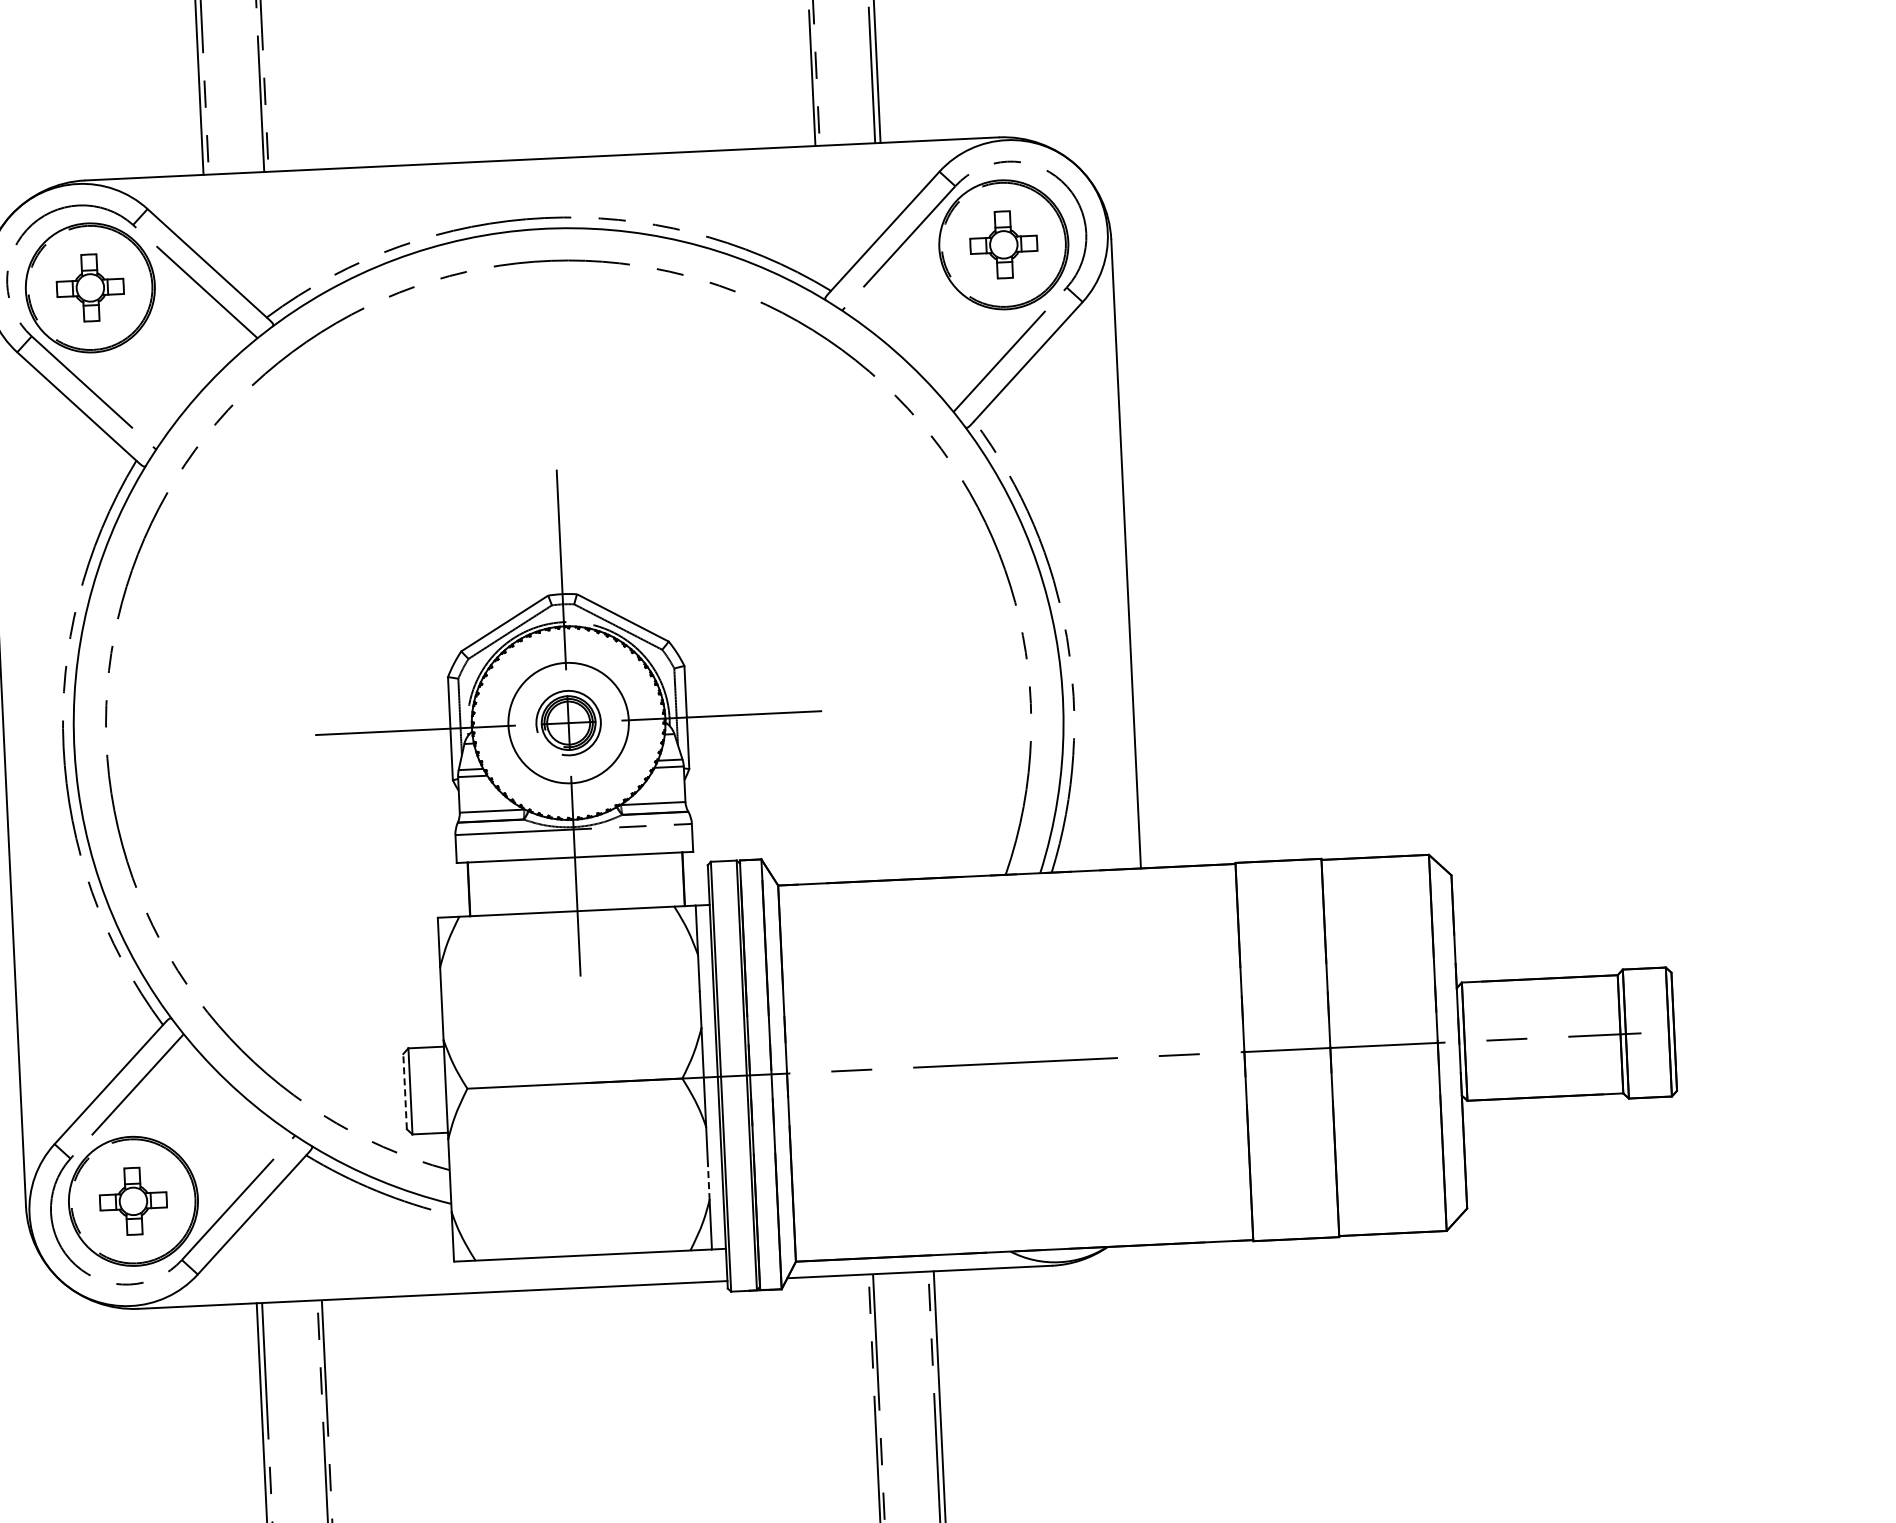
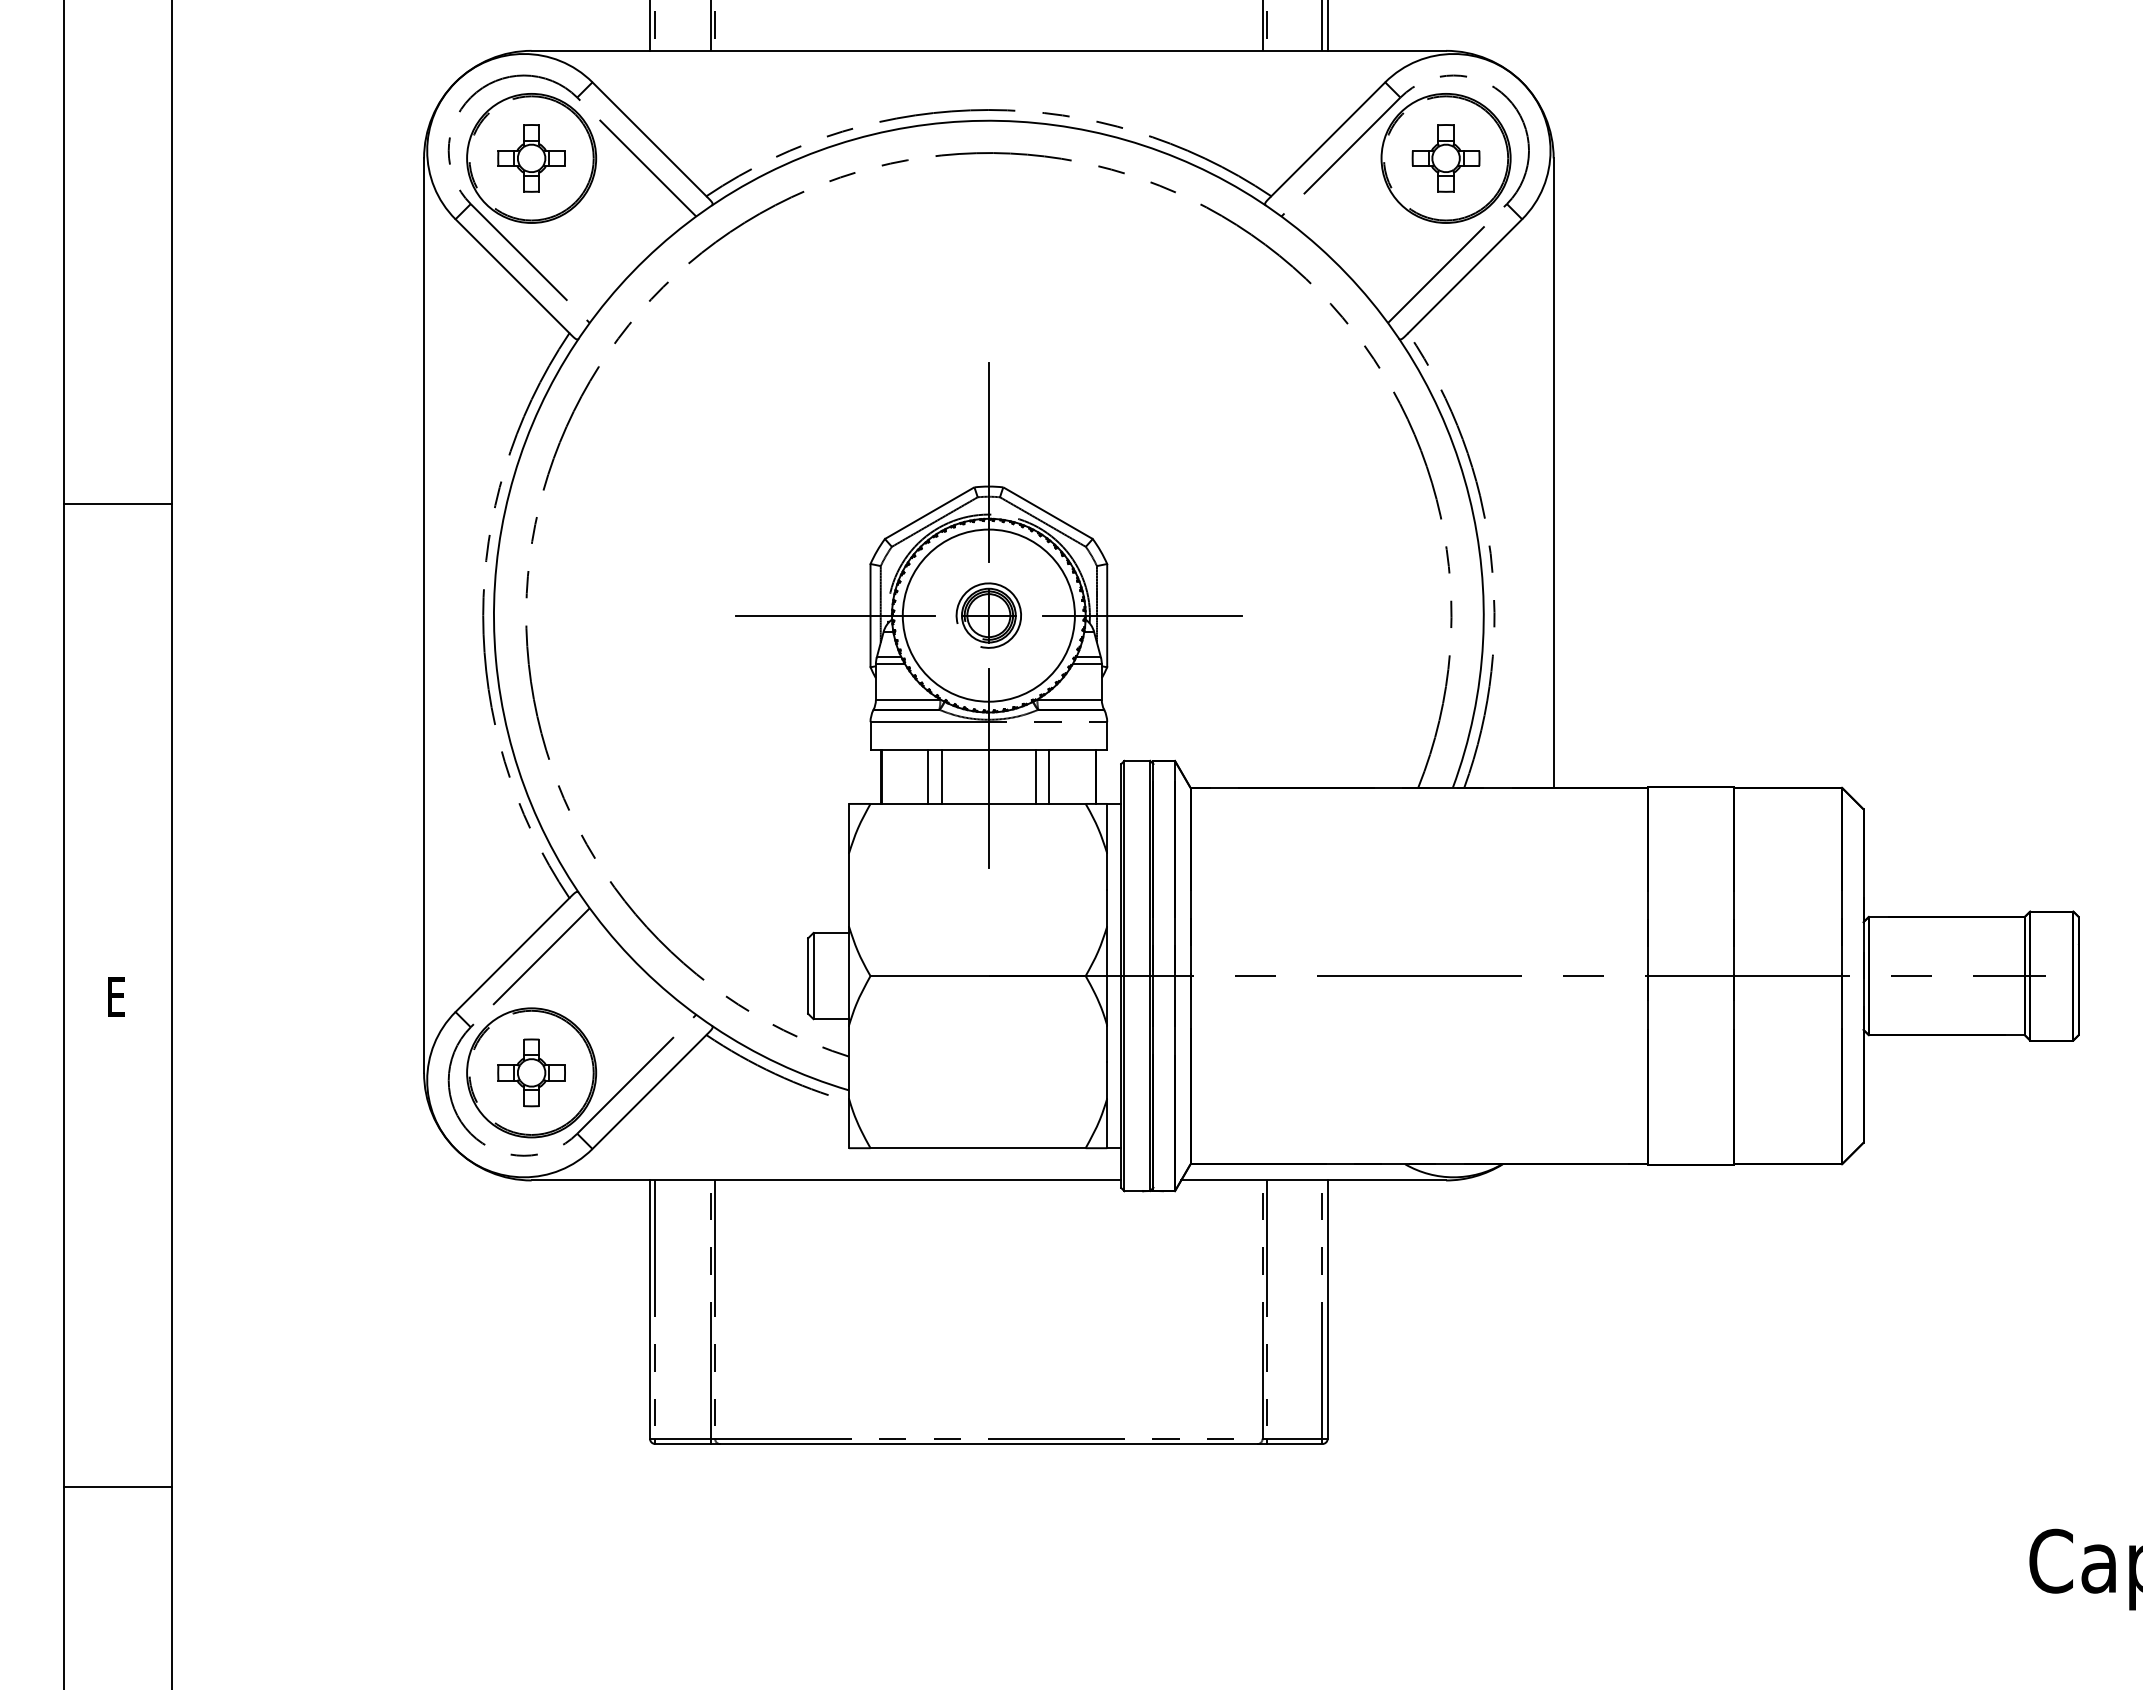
circle: (568, 722) -> (988, 615), size x1.43
line: (636, 880) -> (1049, 776), added
line: (622, 881) -> (1035, 776), added
line: (515, 886) -> (928, 776), added
line: (528, 886) -> (941, 776), added
line: (405, 1092) -> (808, 976), dashed -> solid
line: (709, 1180) -> (1107, 1079), dashed -> solid

